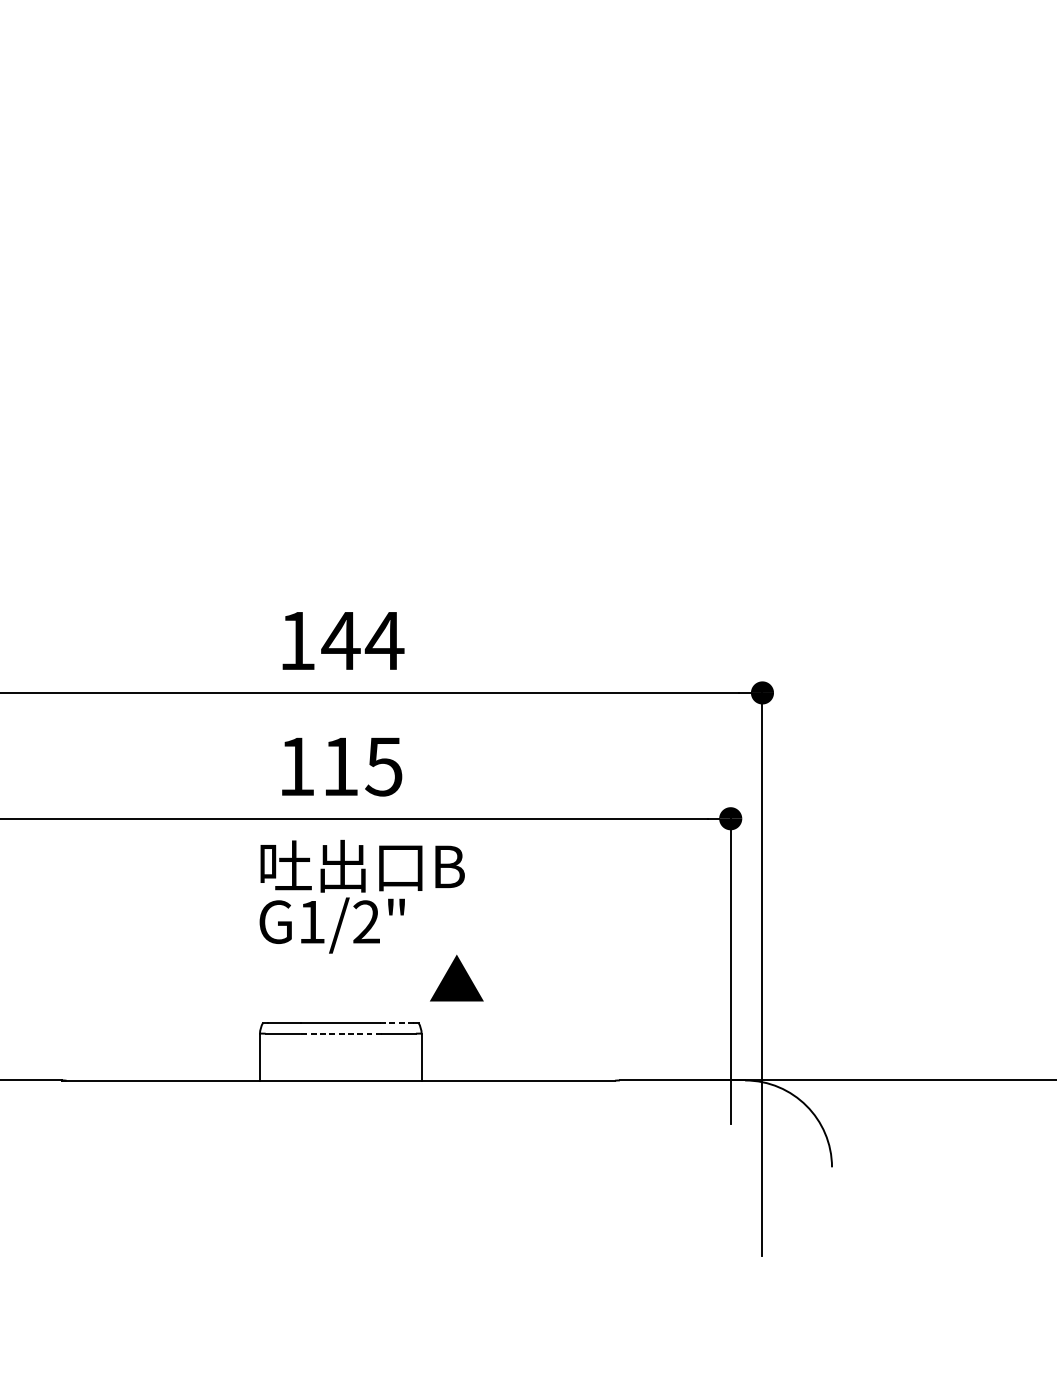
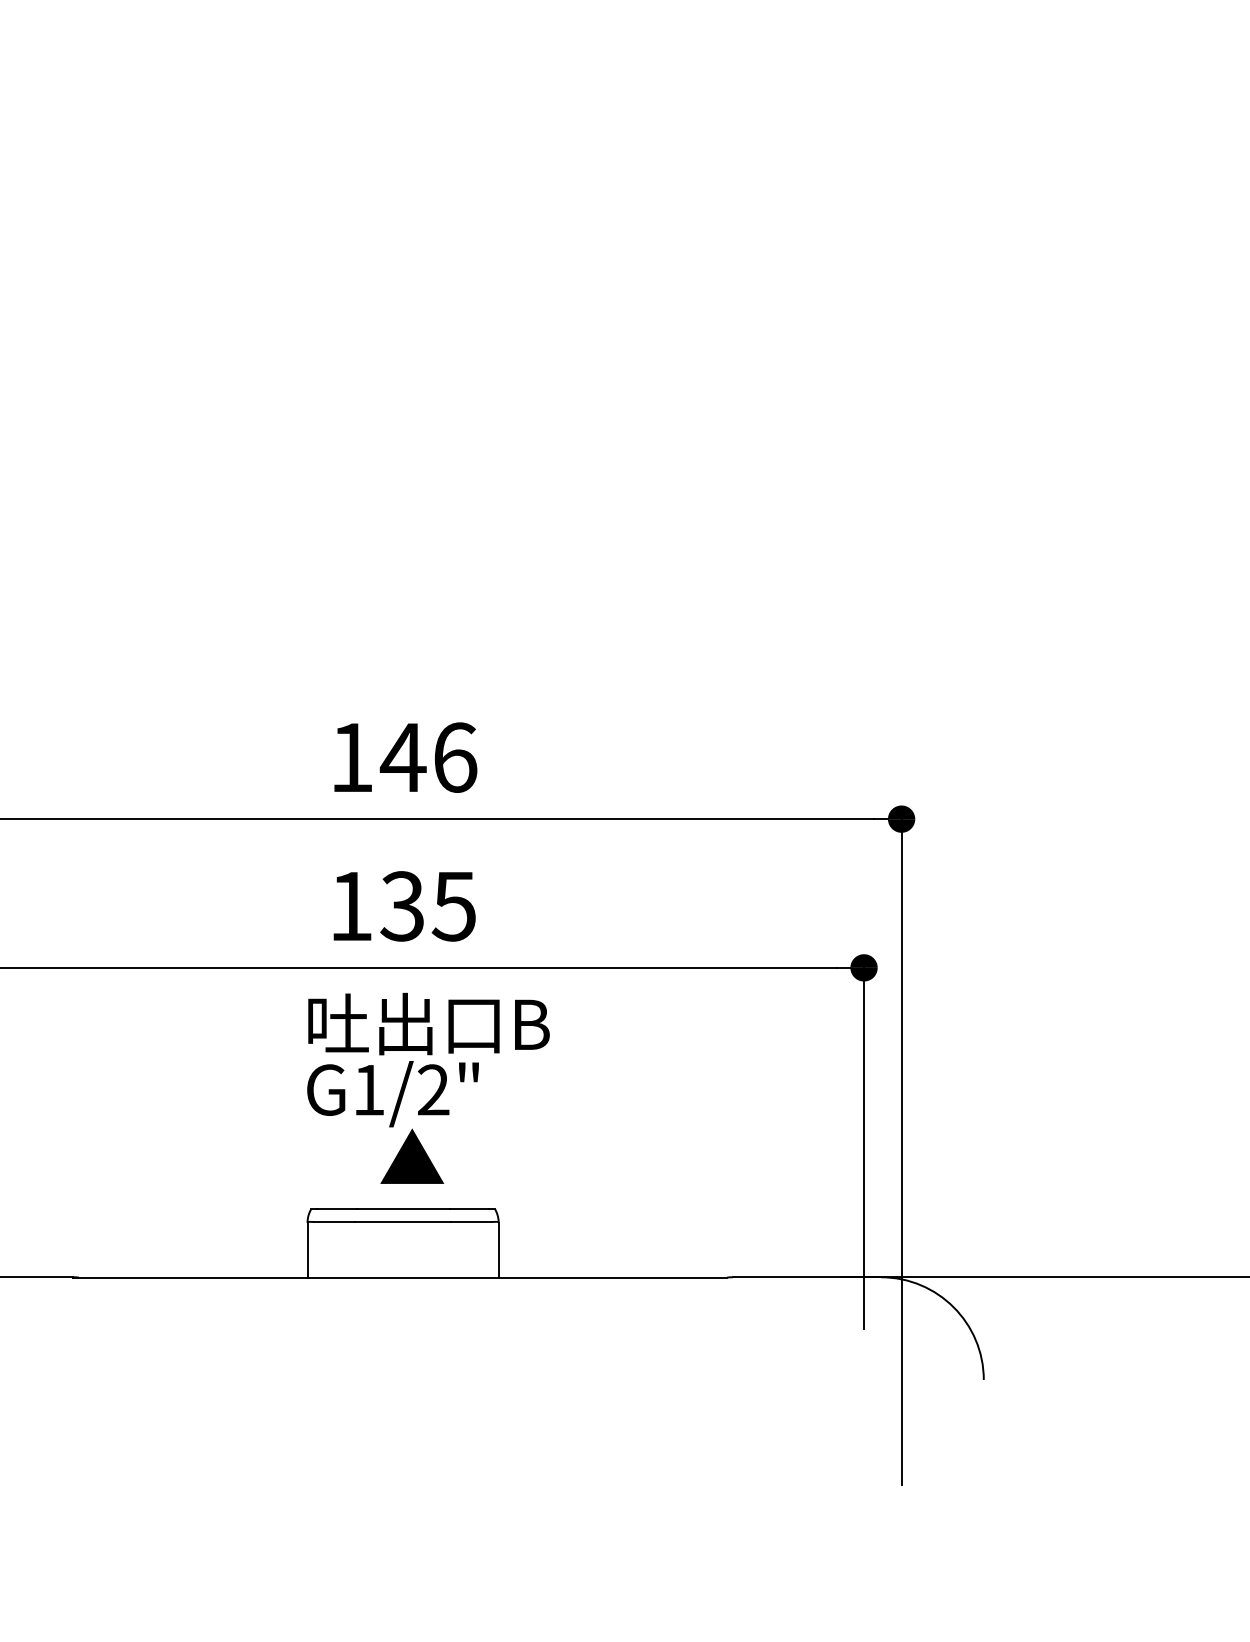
text: (384, 640) -> (454, 757), 144 -> 146
text: (339, 766) -> (401, 906), 115 -> 135
text: (457, 977) -> (412, 1155), moved
line: (396, 1023) -> (469, 1209), dashed -> solid
line: (340, 1033) -> (402, 1221), dashed -> solid

